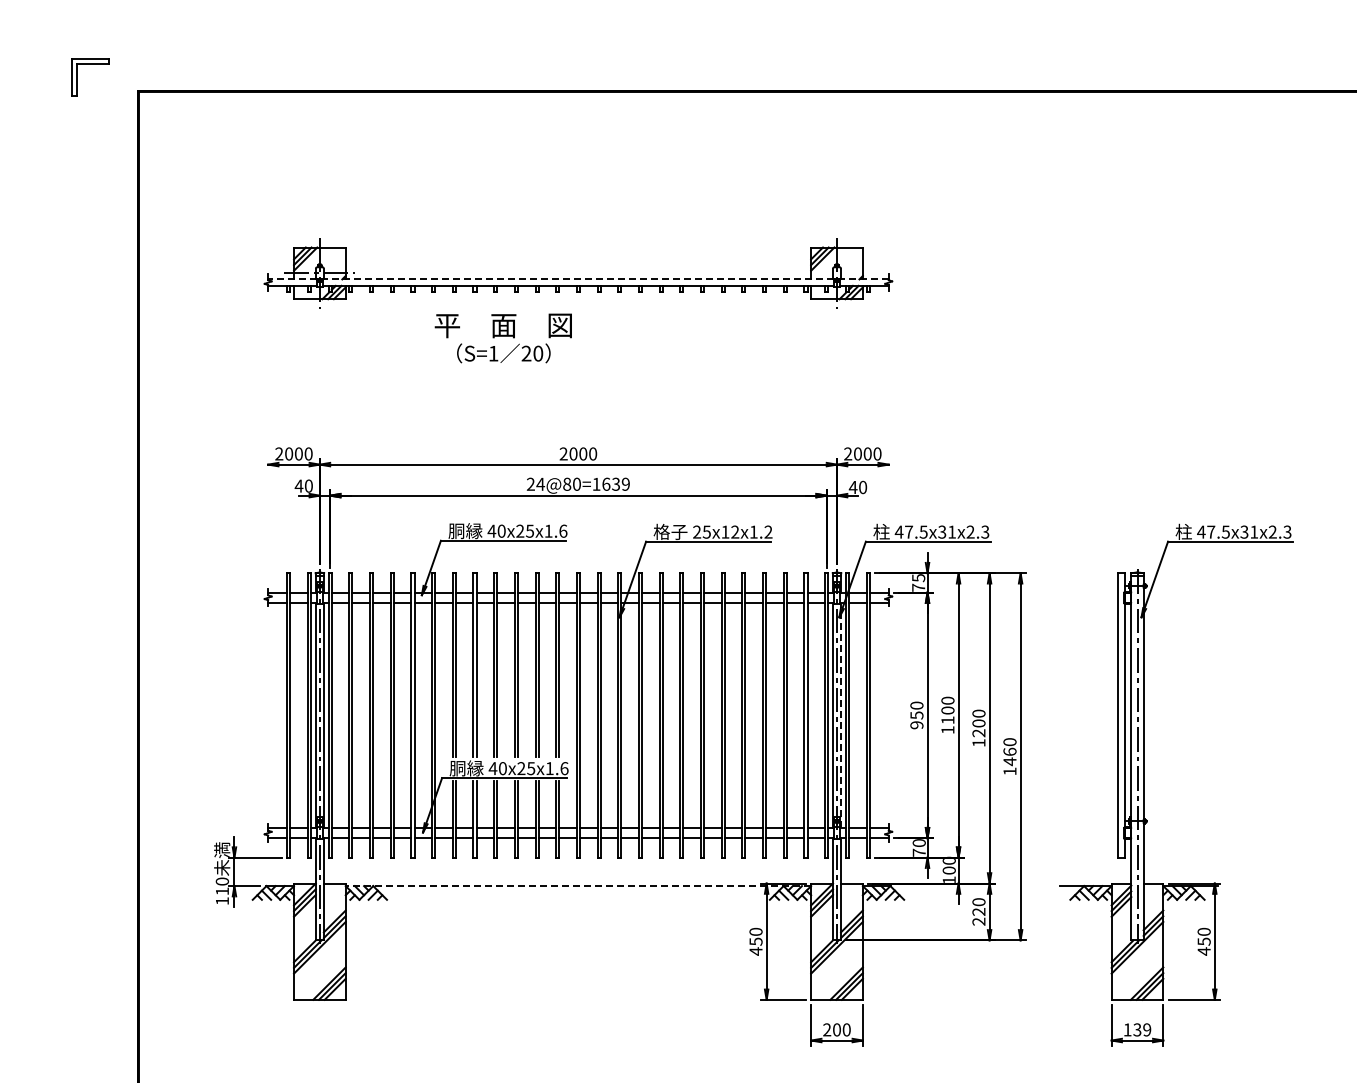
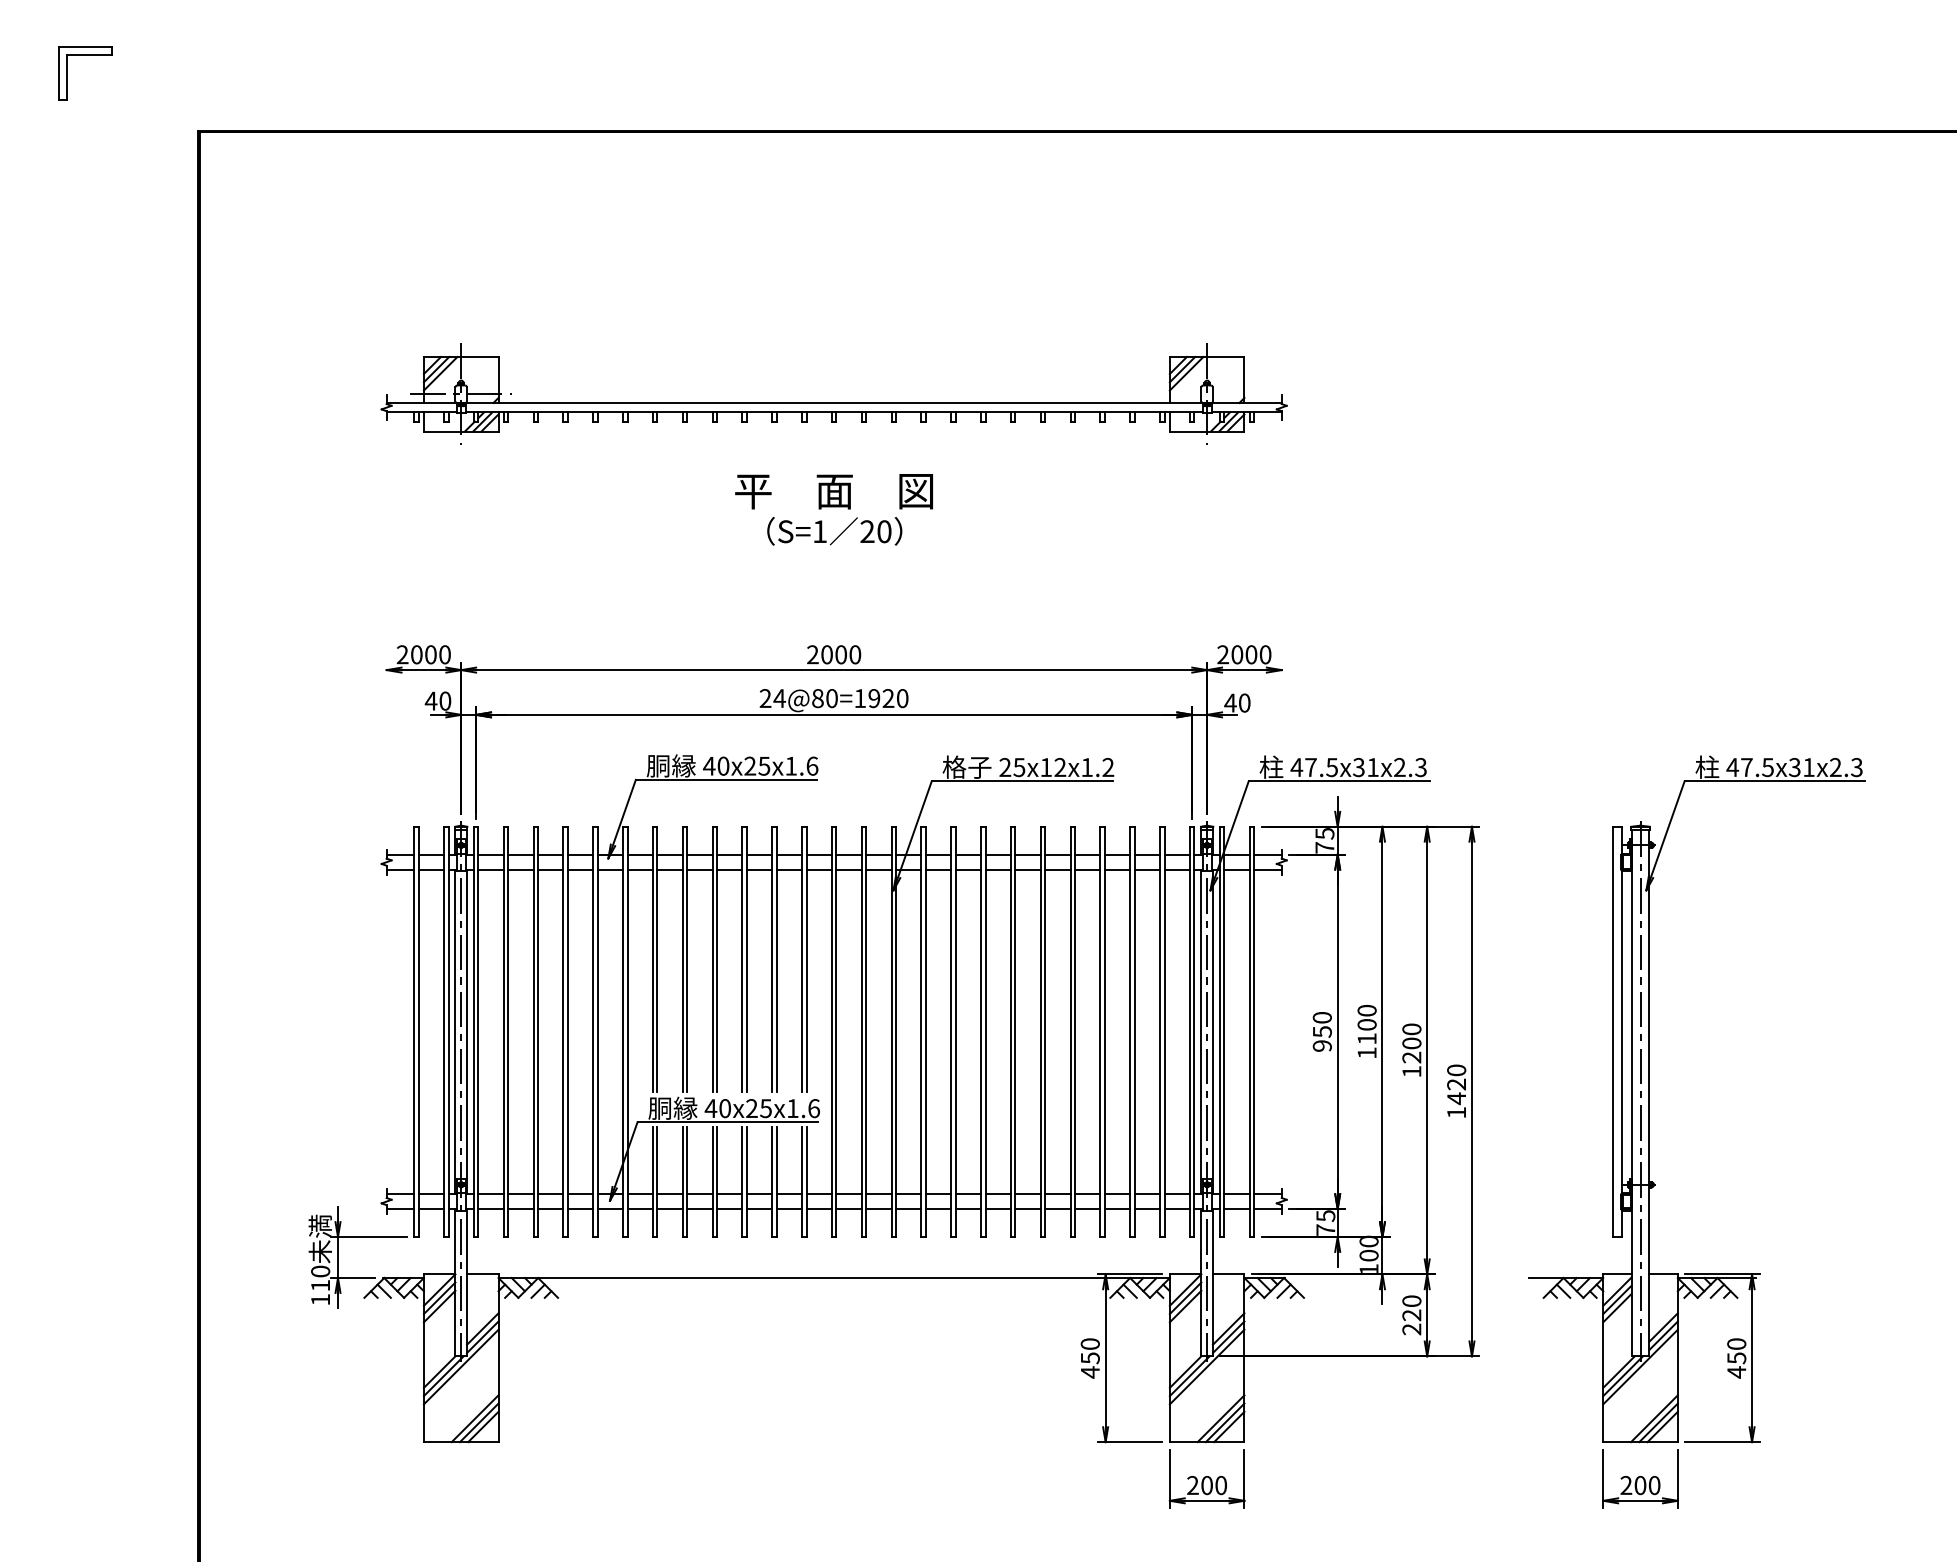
part: (90, 64) -> (85, 55), moved
line: (577, 279) -> (832, 403), dashed -> solid
text: (502, 338) -> (832, 509), moved
text: (615, 483) -> (887, 697), 24@80=1639 -> 24@80=1920
line: (841, 714) -> (1213, 1030), dashed -> solid
text: (1009, 751) -> (1455, 1083), 1460 -> 1420
text: (918, 843) -> (1324, 1216), 70 -> 75
line: (578, 886) -> (834, 1278), dashed -> solid
text: (1137, 1029) -> (1640, 1484), 139 -> 200

